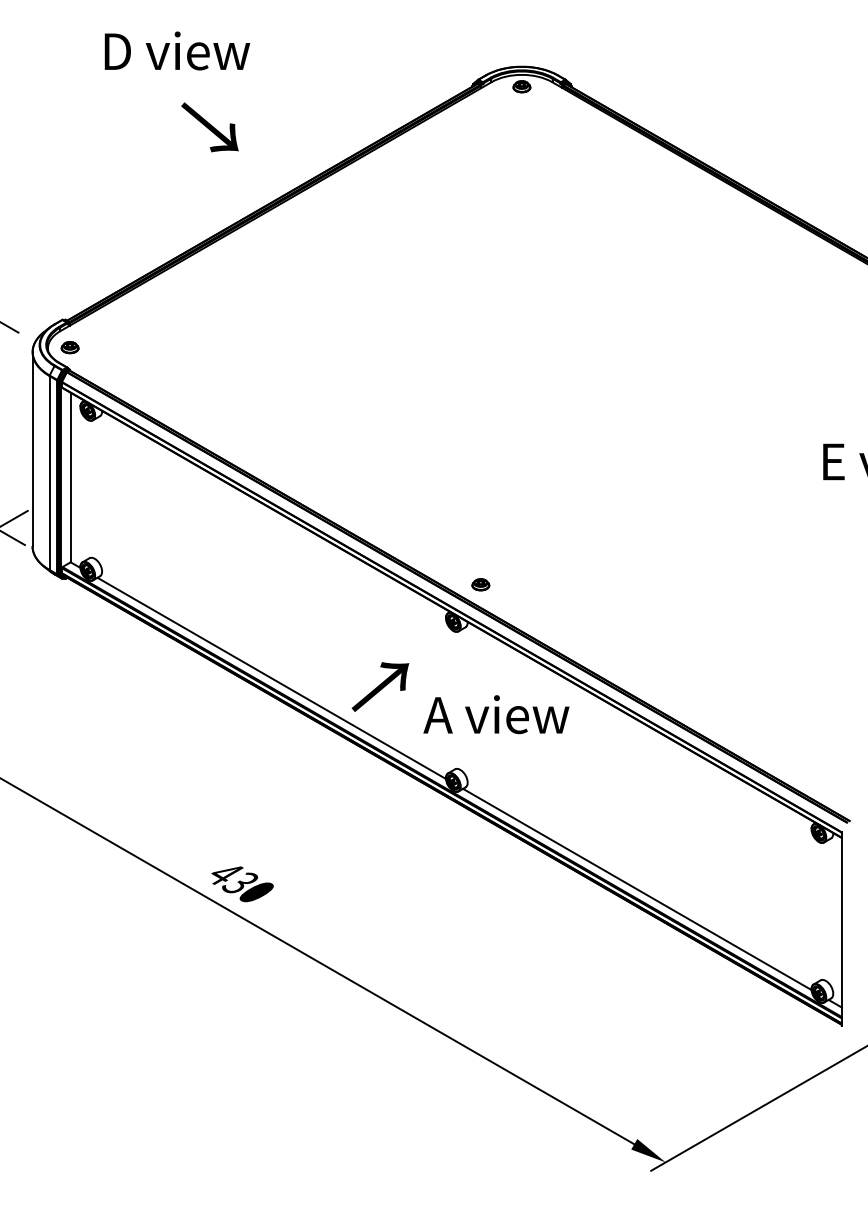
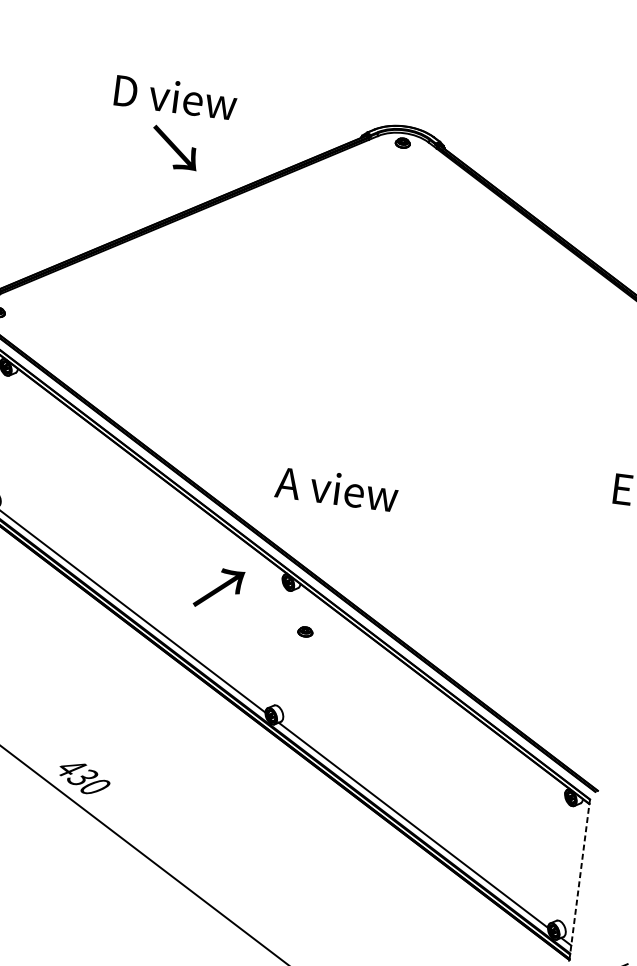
text: (177, 50) -> (176, 96), moved
text: (209, 127) -> (174, 148), moved
part: (480, 584) -> (305, 631), moved
text: (380, 686) -> (219, 588), moved
text: (496, 714) -> (337, 488), moved
line: (841, 928) -> (579, 879), solid -> dashed

